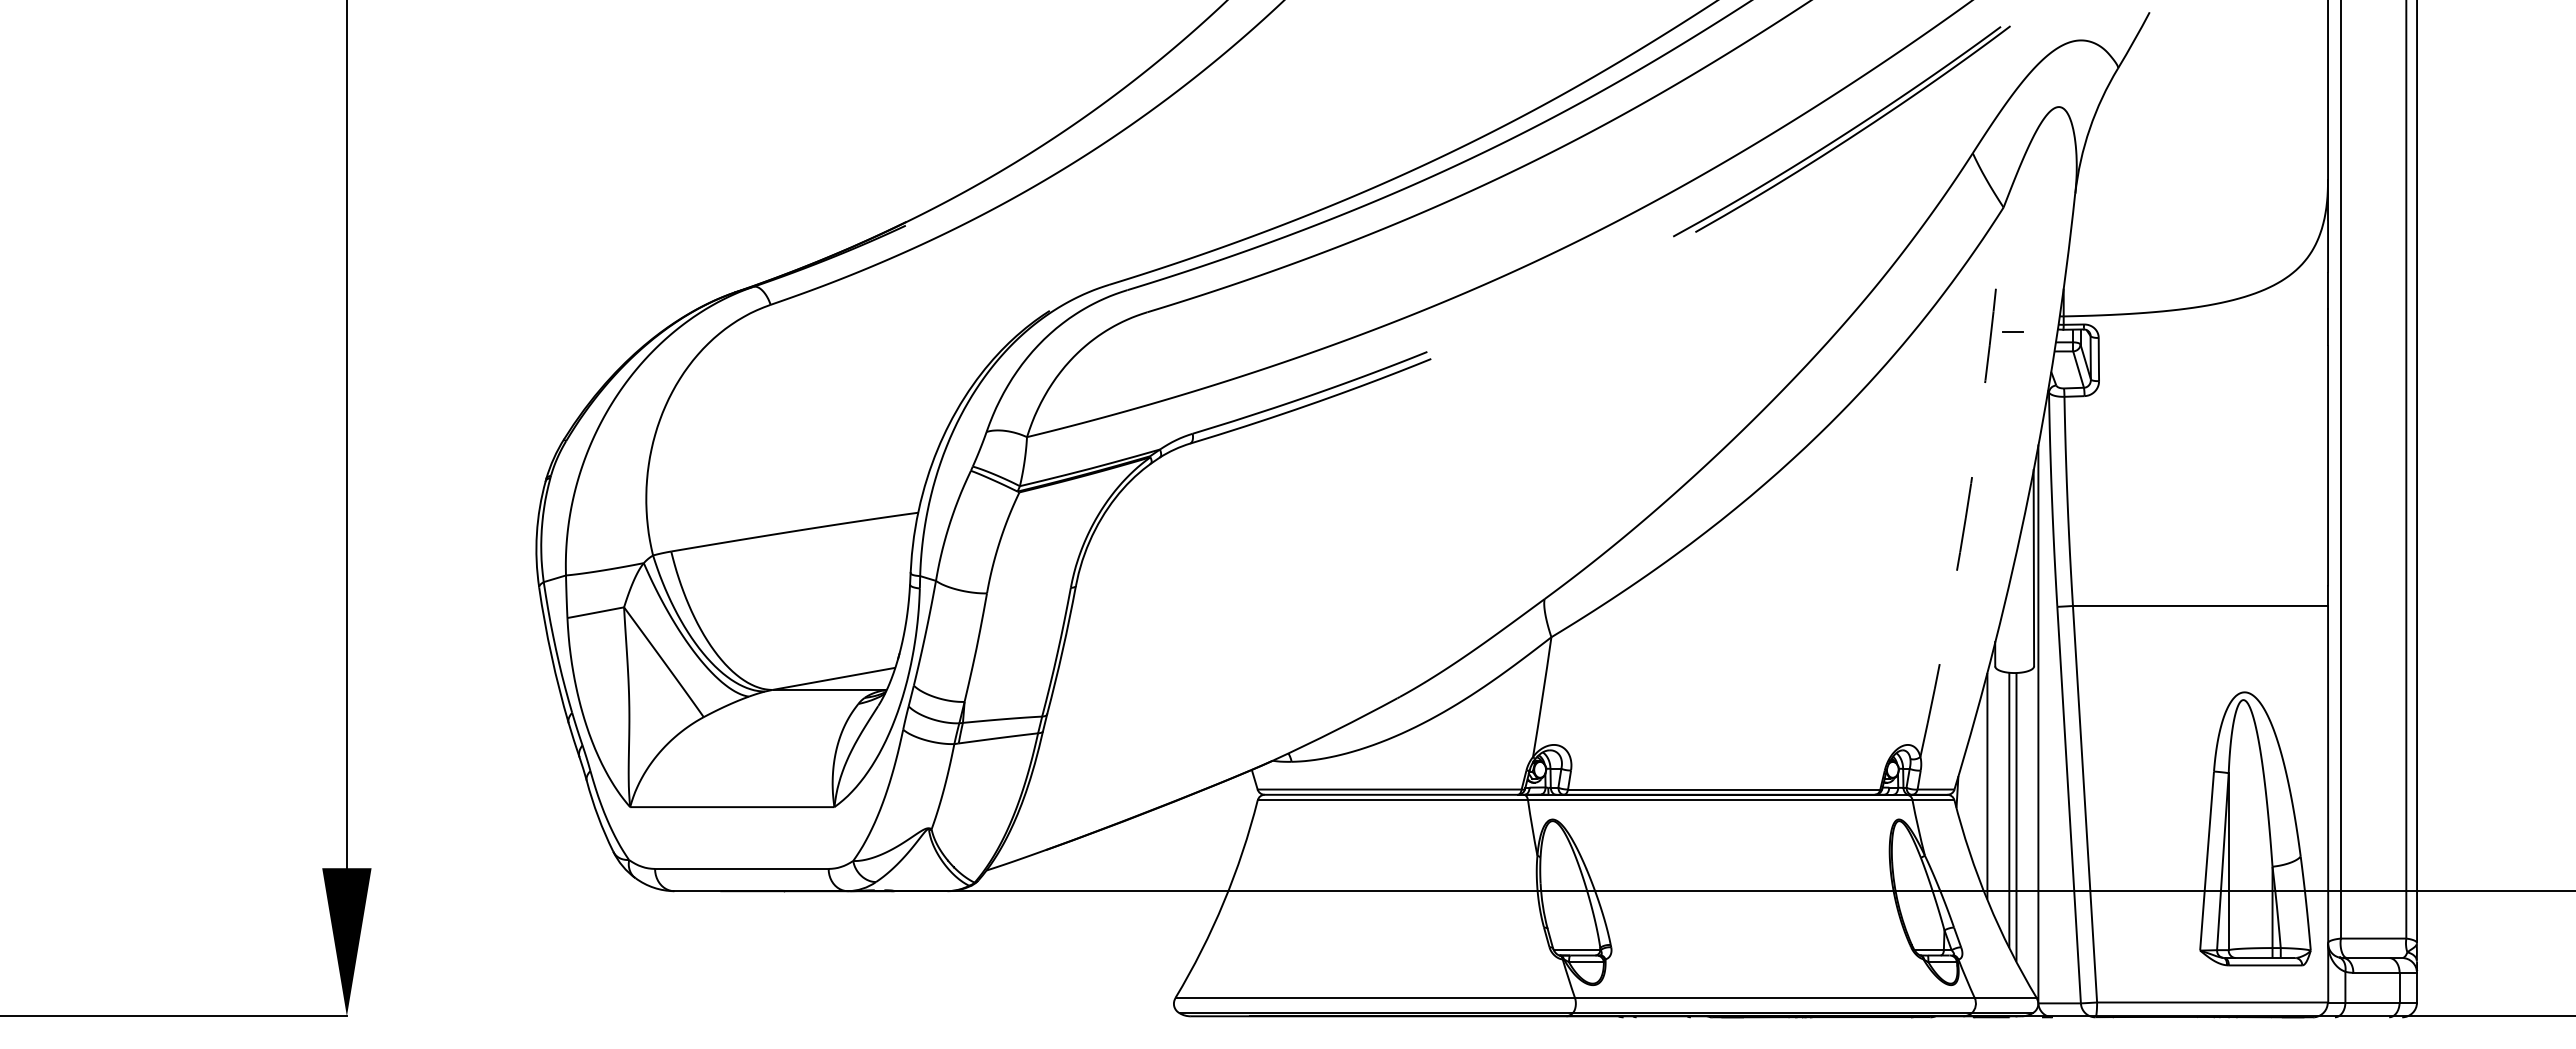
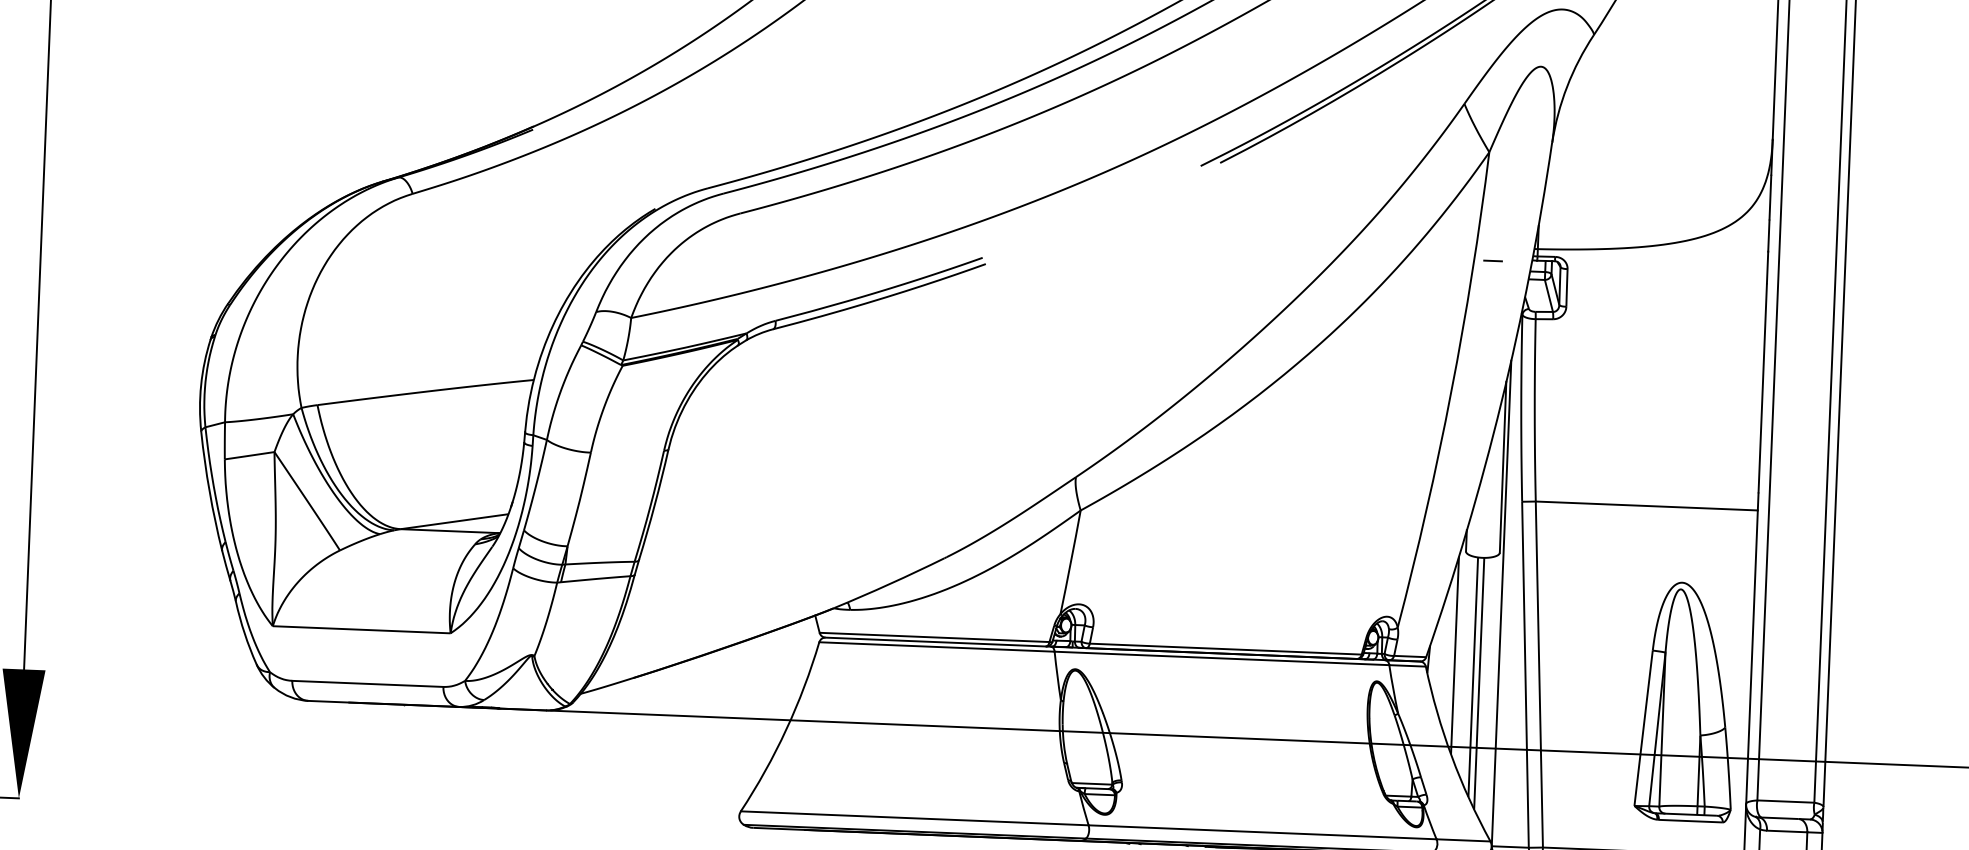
arc: (1971, 483) -> (1451, 391), dashed -> solid

